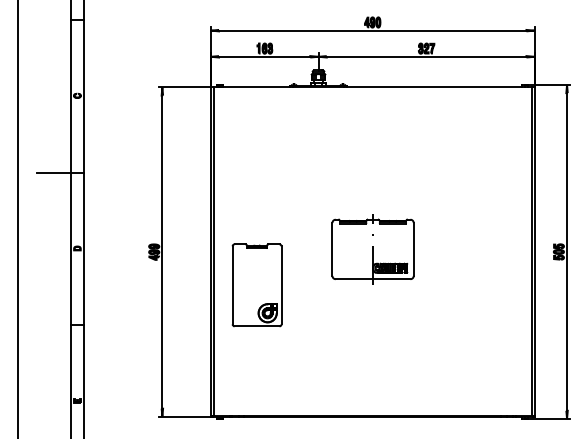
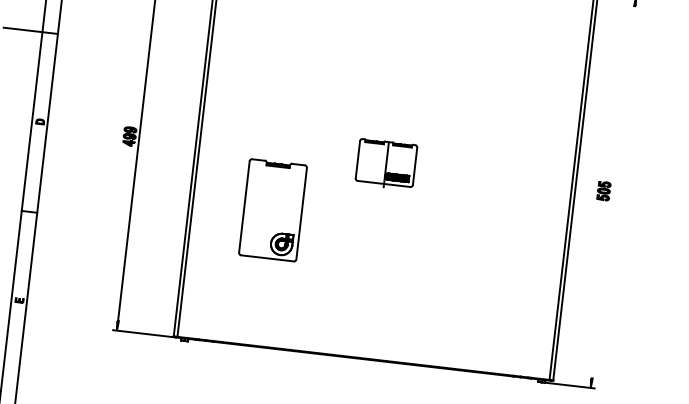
part: (372, 249) -> (385, 163), size x0.6
line: (567, 251) -> (614, 191), removed
part: (256, 285) -> (272, 210), moved

